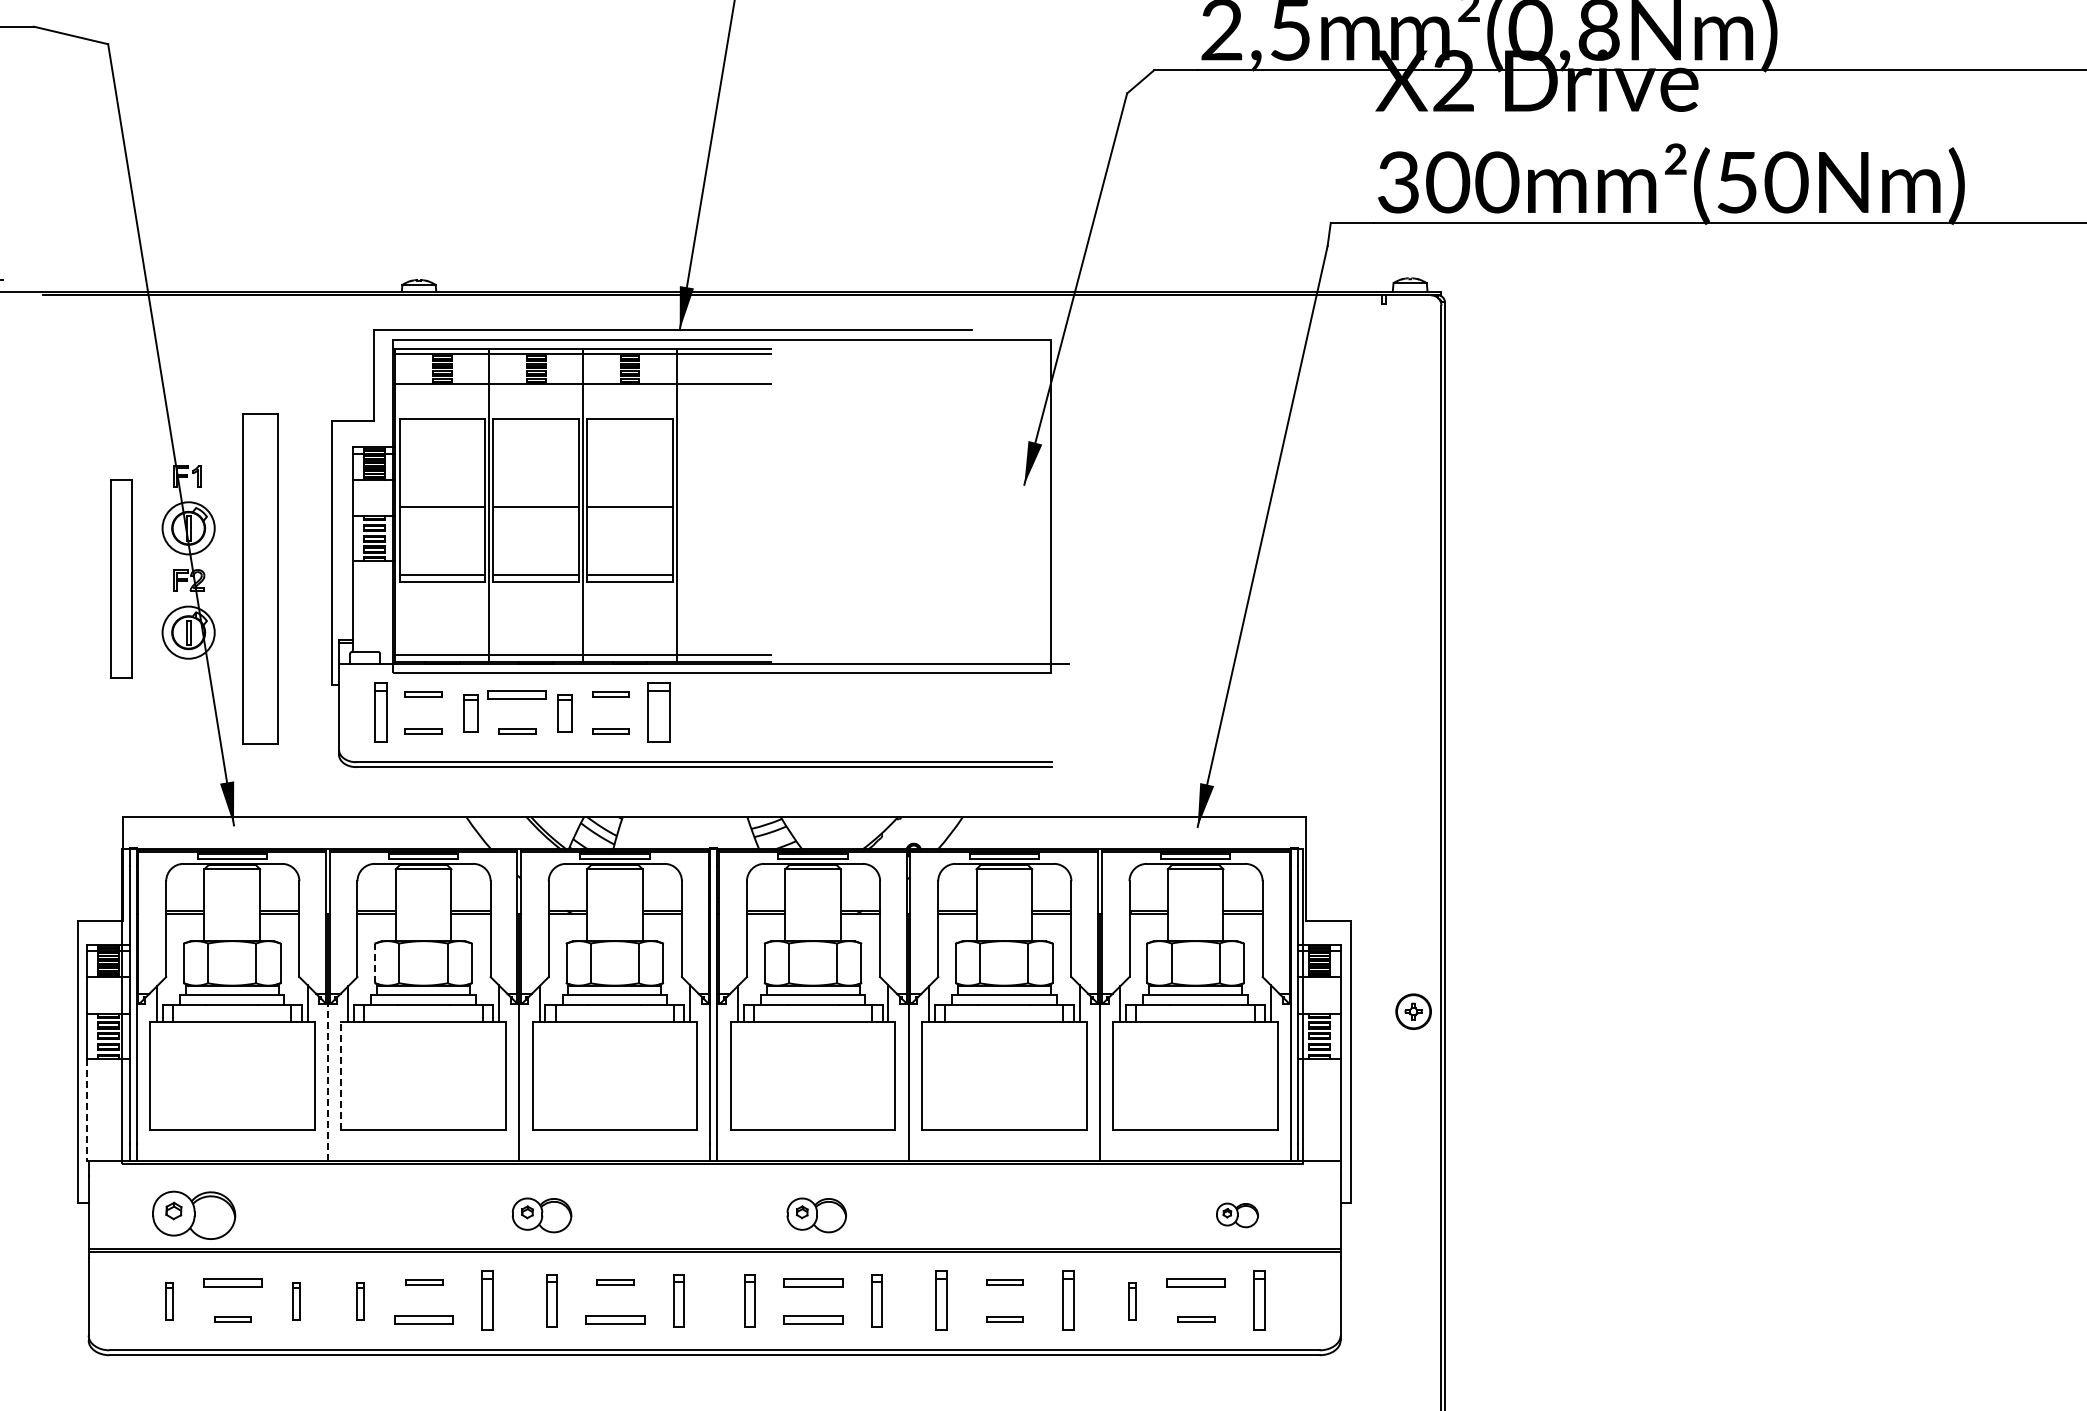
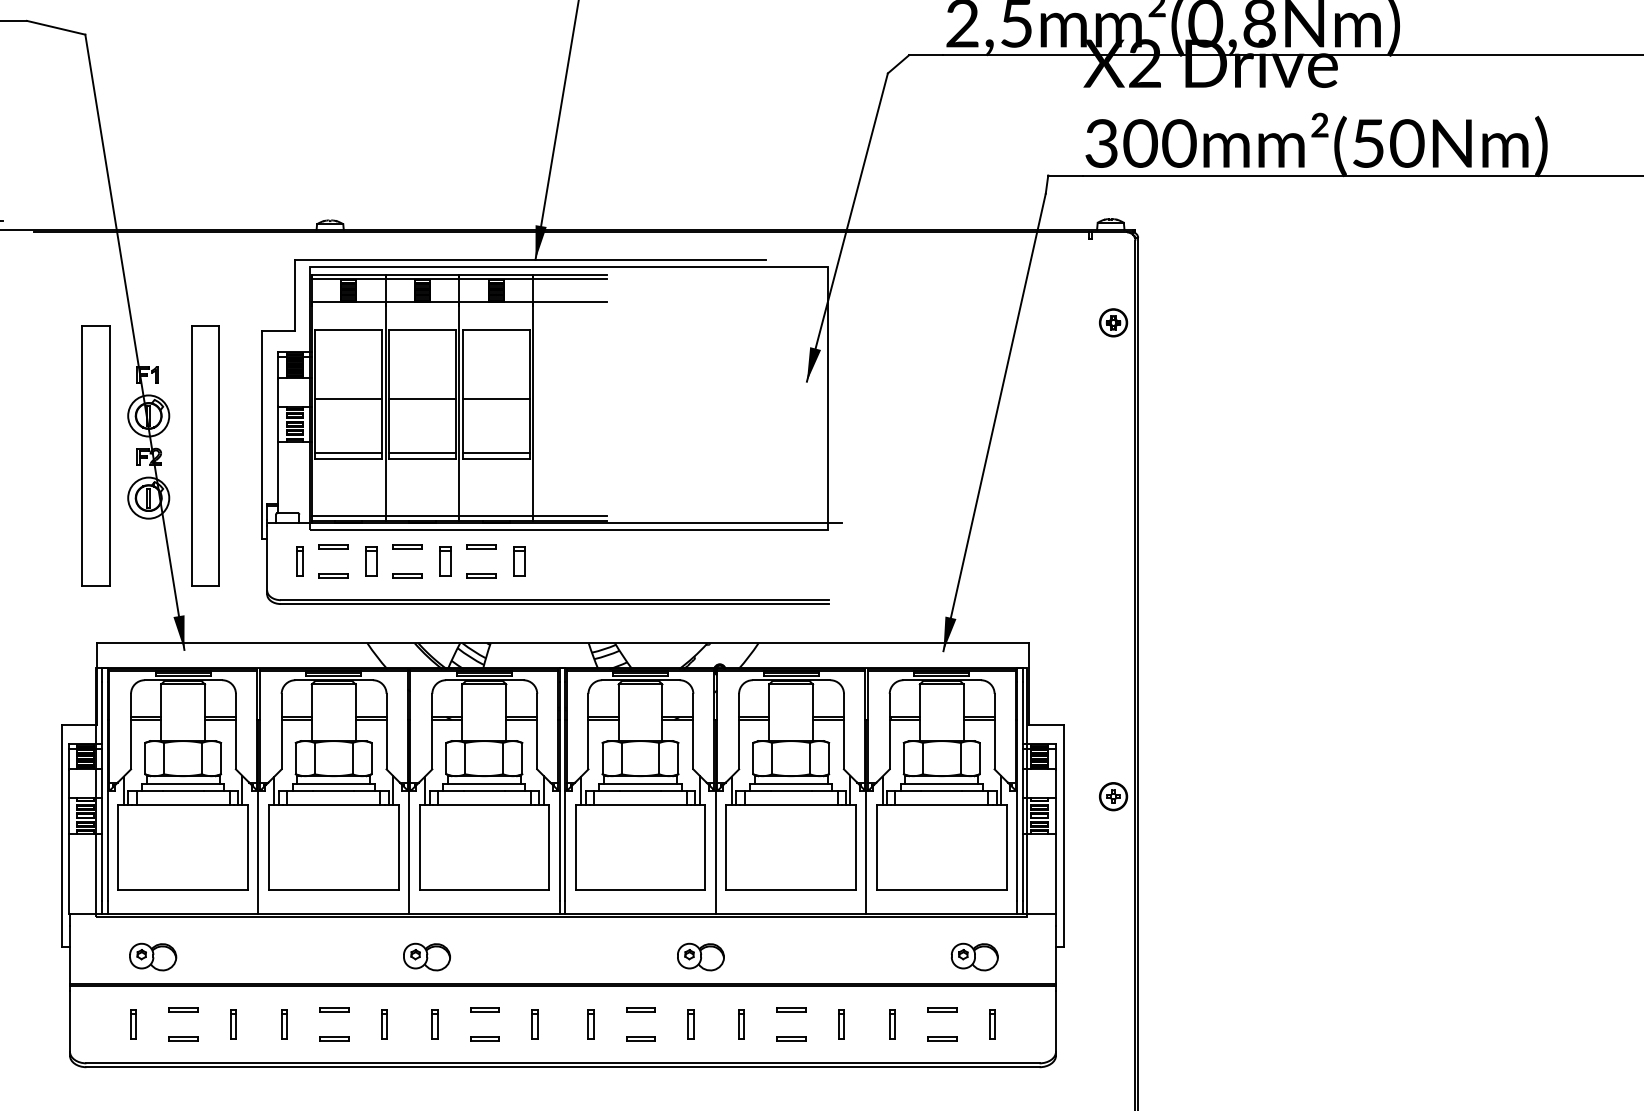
part: (1413, 409) -> (1113, 322), added
part: (121, 578) -> (95, 455), size x1.67
part: (517, 694) -> (407, 546), size x0.62
part: (380, 713) -> (299, 561), size x0.62
part: (658, 713) -> (518, 561), size x0.62
line: (375, 963) -> (295, 758), dashed -> solid
line: (341, 1076) -> (269, 847), dashed -> solid
line: (327, 1082) -> (258, 852), dashed -> solid
line: (87, 1110) -> (69, 874), dashed -> solid
part: (194, 1215) -> (153, 957), size x0.71
part: (816, 1215) -> (700, 957), moved
part: (1237, 1215) -> (974, 957), size x1.43
part: (232, 1282) -> (183, 1009), size x0.62
part: (813, 1282) -> (640, 1009), size x0.62
part: (1196, 1282) -> (942, 1009), size x0.62
part: (487, 1301) -> (384, 1024), size x0.62
part: (552, 1301) -> (435, 1024), size x0.71
part: (678, 1301) -> (534, 1024), size x0.71
part: (750, 1301) -> (591, 1024), size x0.71
part: (877, 1301) -> (691, 1024), size x0.71
part: (941, 1301) -> (741, 1024), size x0.62
part: (1068, 1301) -> (841, 1024), size x0.62
part: (1259, 1301) -> (992, 1024), size x0.62
part: (424, 1319) -> (334, 1039), size x0.62
part: (615, 1319) -> (484, 1039), size x0.62
part: (813, 1319) -> (640, 1039), size x0.62

